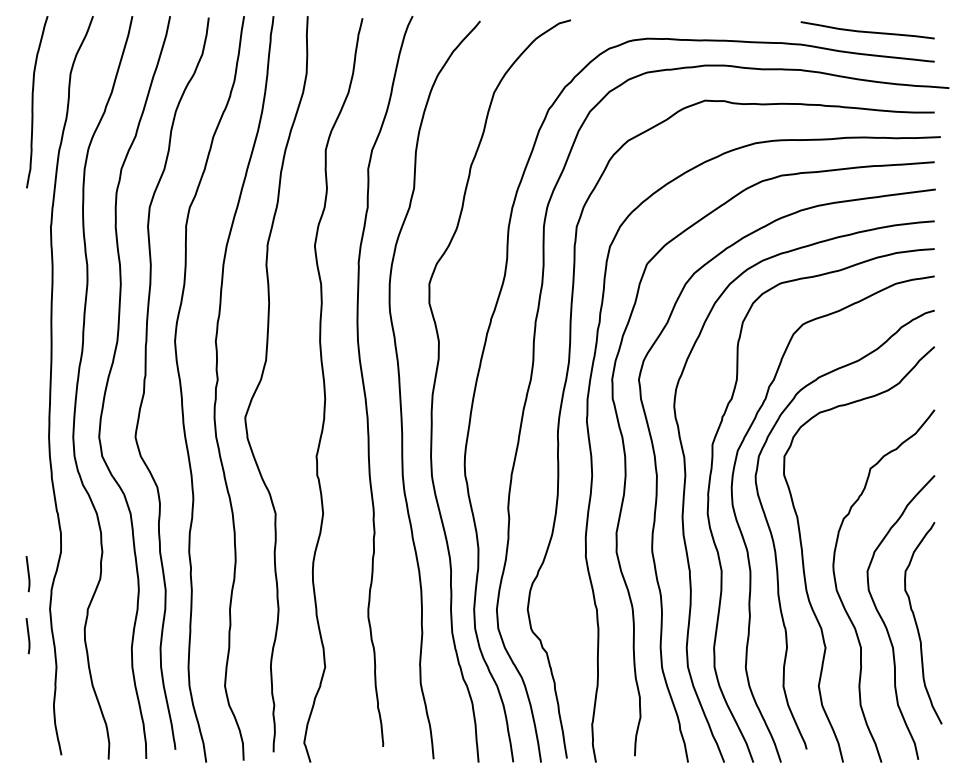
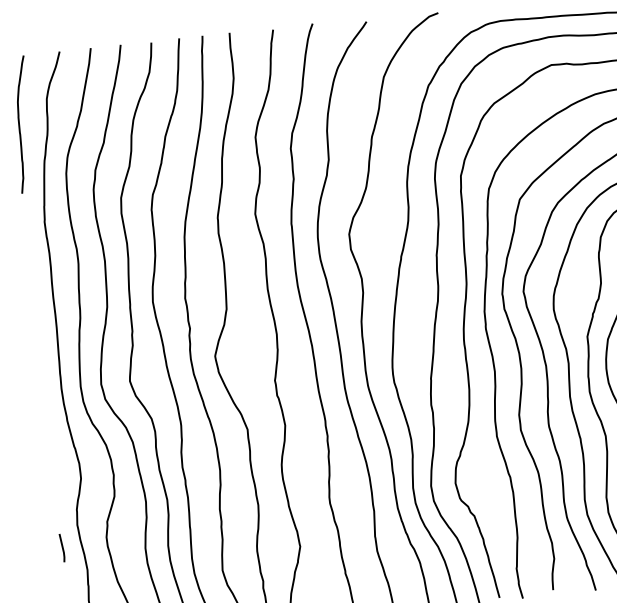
line: (27, 574) -> (56, 499), removed

